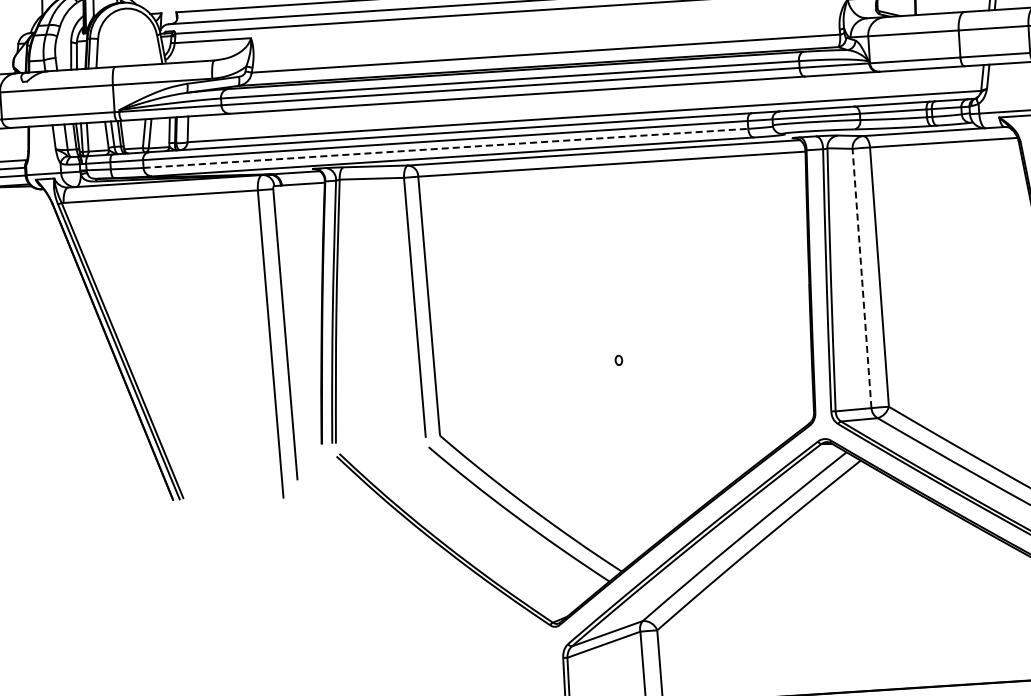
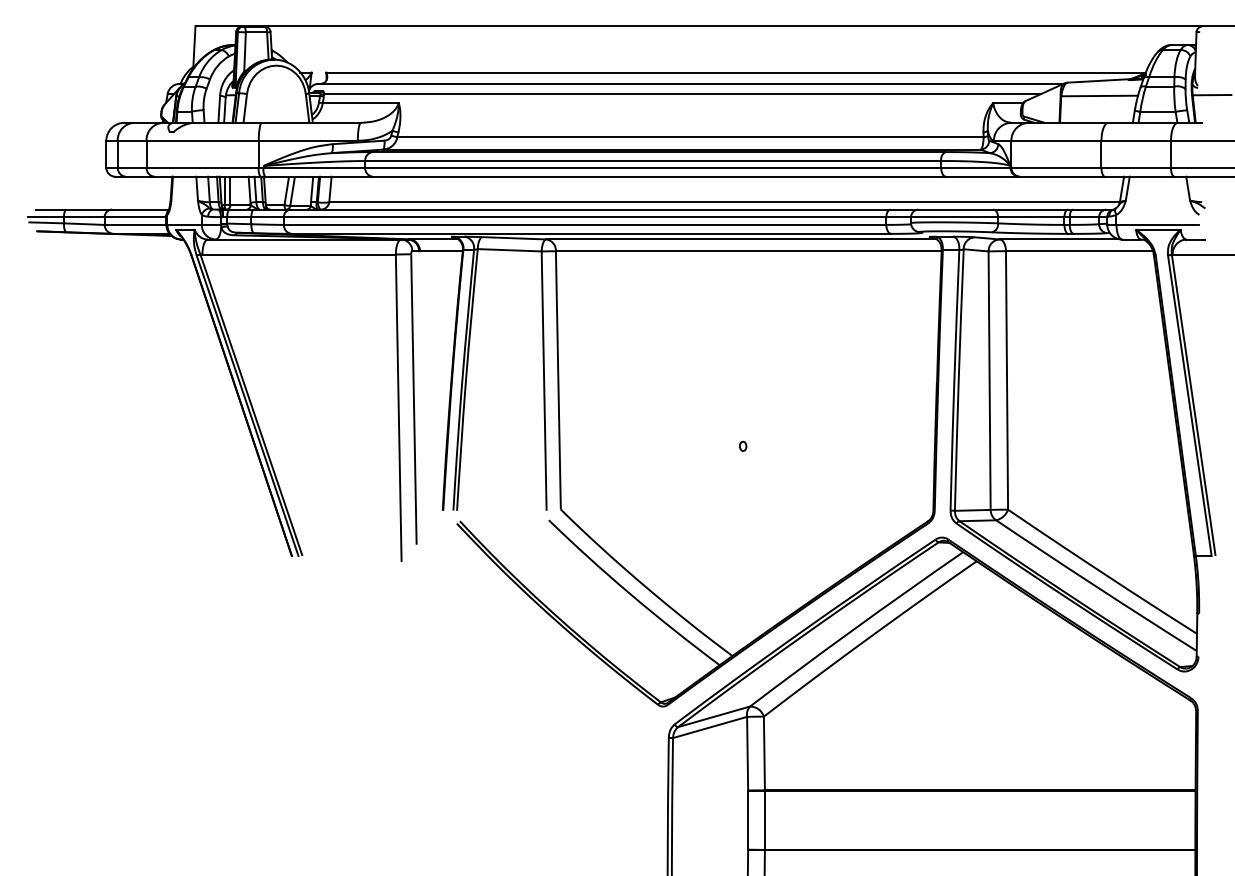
line: (446, 147) -> (585, 224), dashed -> solid
line: (861, 278) -> (989, 380), dashed -> solid

